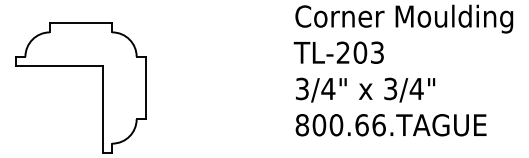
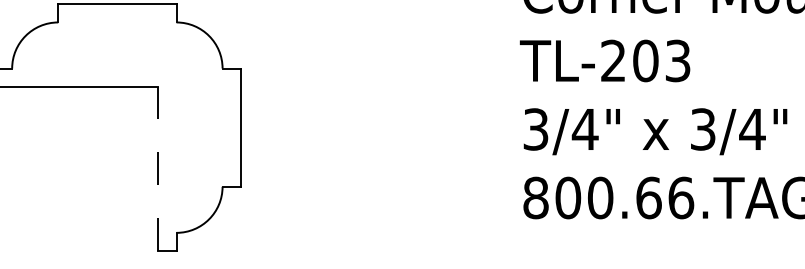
line: (102, 109) -> (157, 168), solid -> dashed

